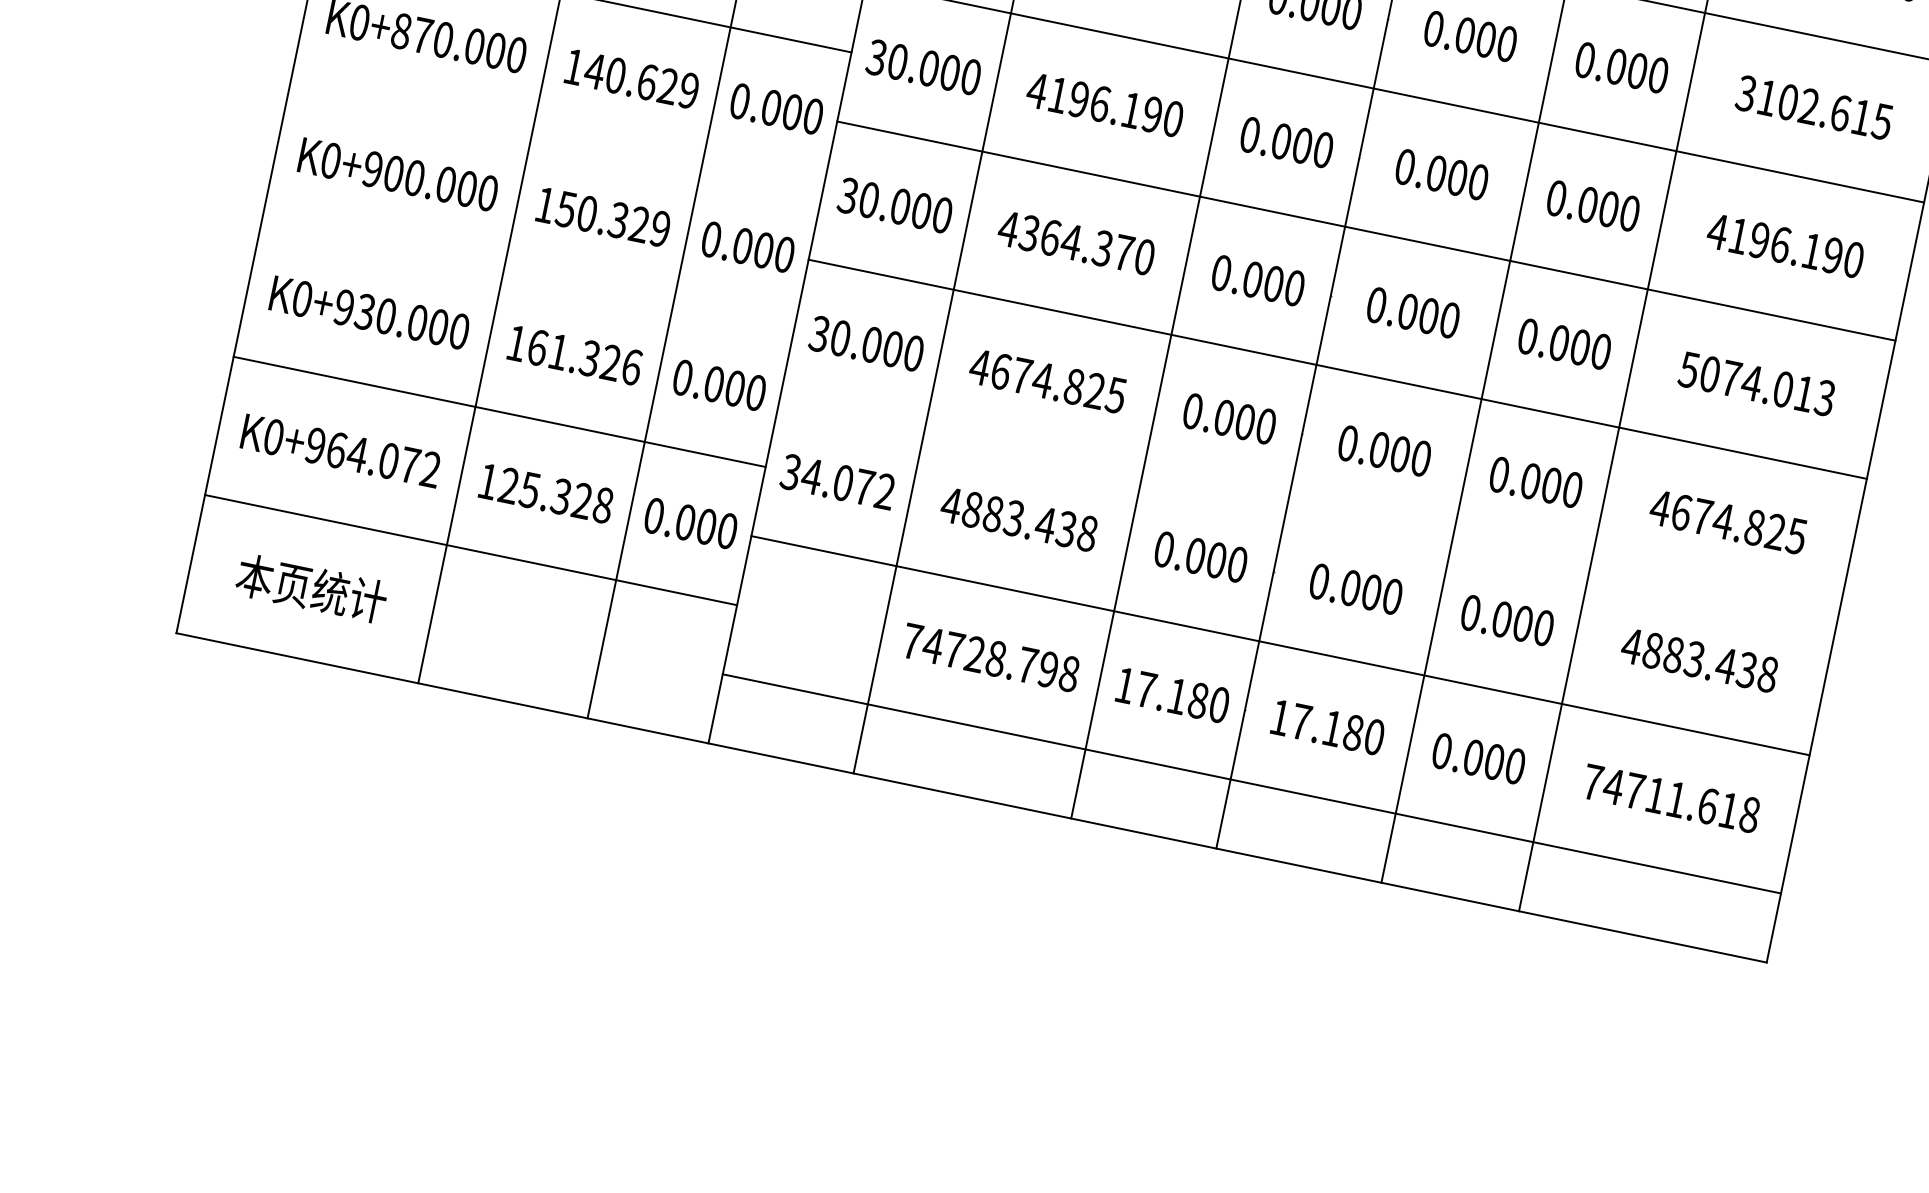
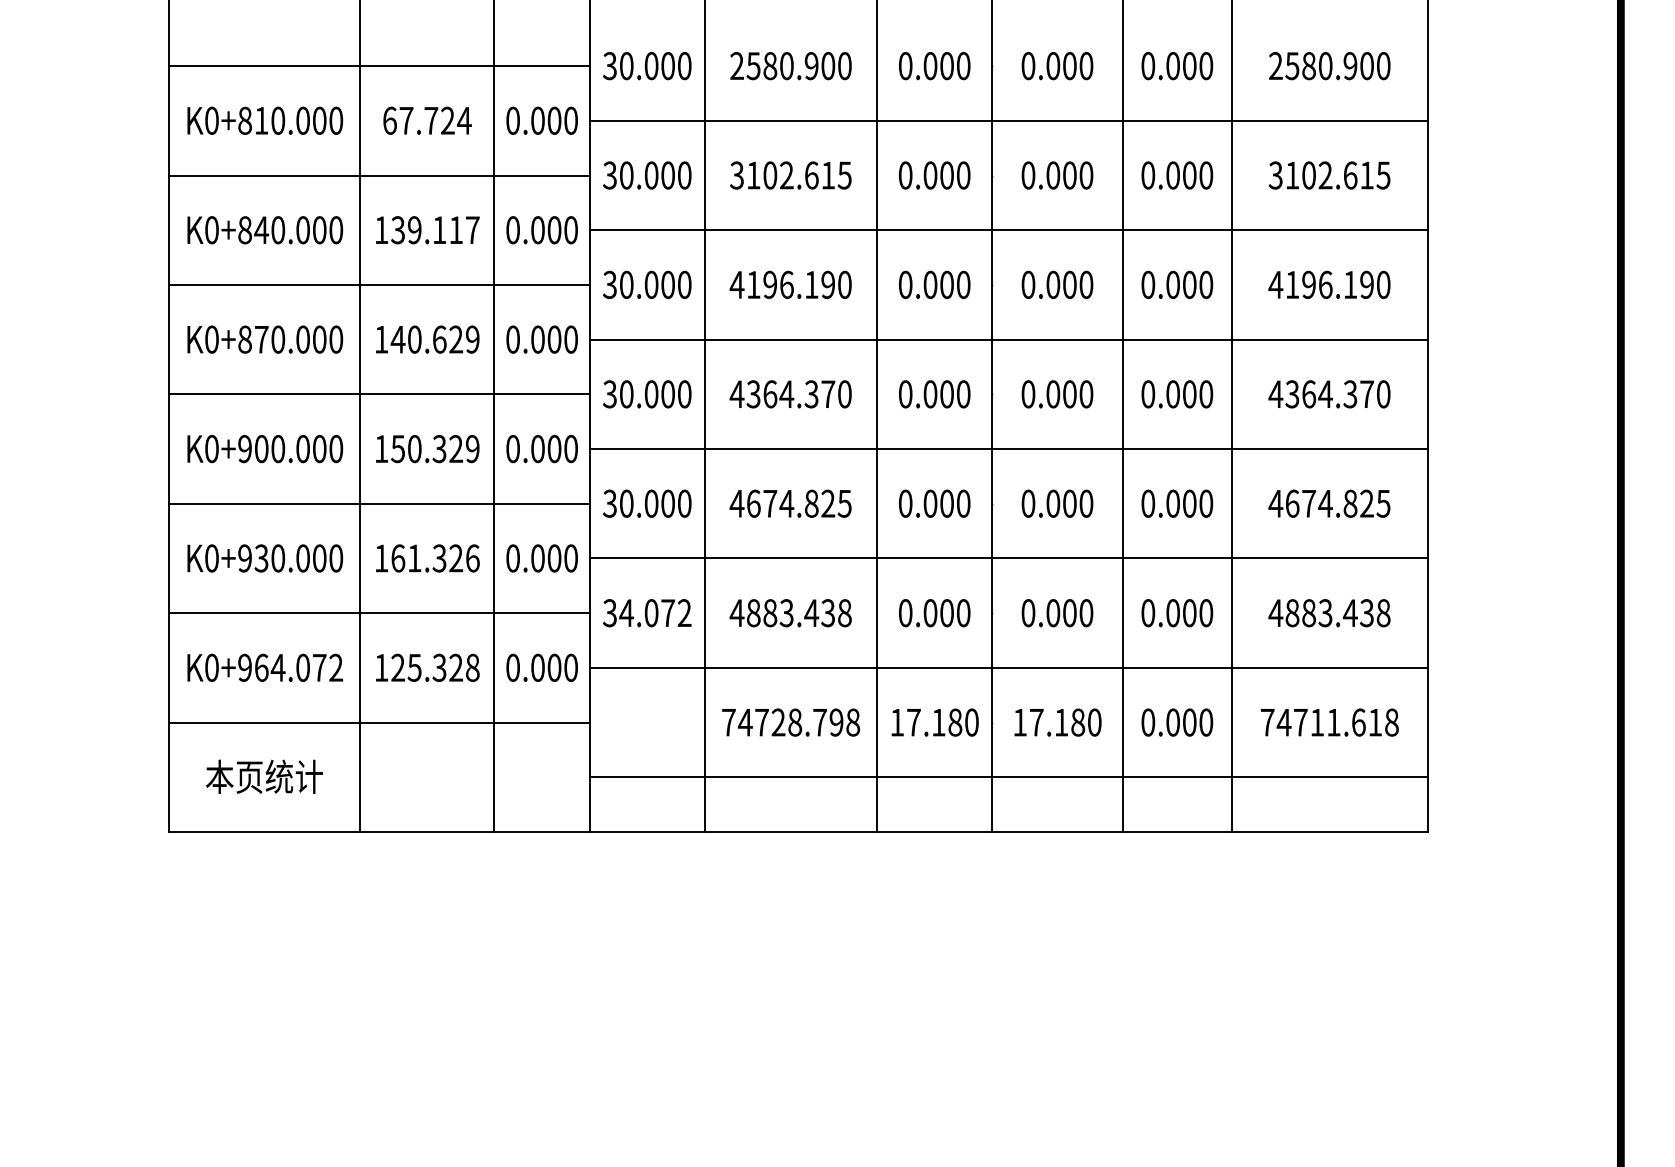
line: (556, 135) -> (379, 394), added
line: (528, 273) -> (379, 503), added
text: (1756, 384) -> (1329, 394), 5074.013 -> 4364.370
line: (1308, 507) -> (1008, 558), added

